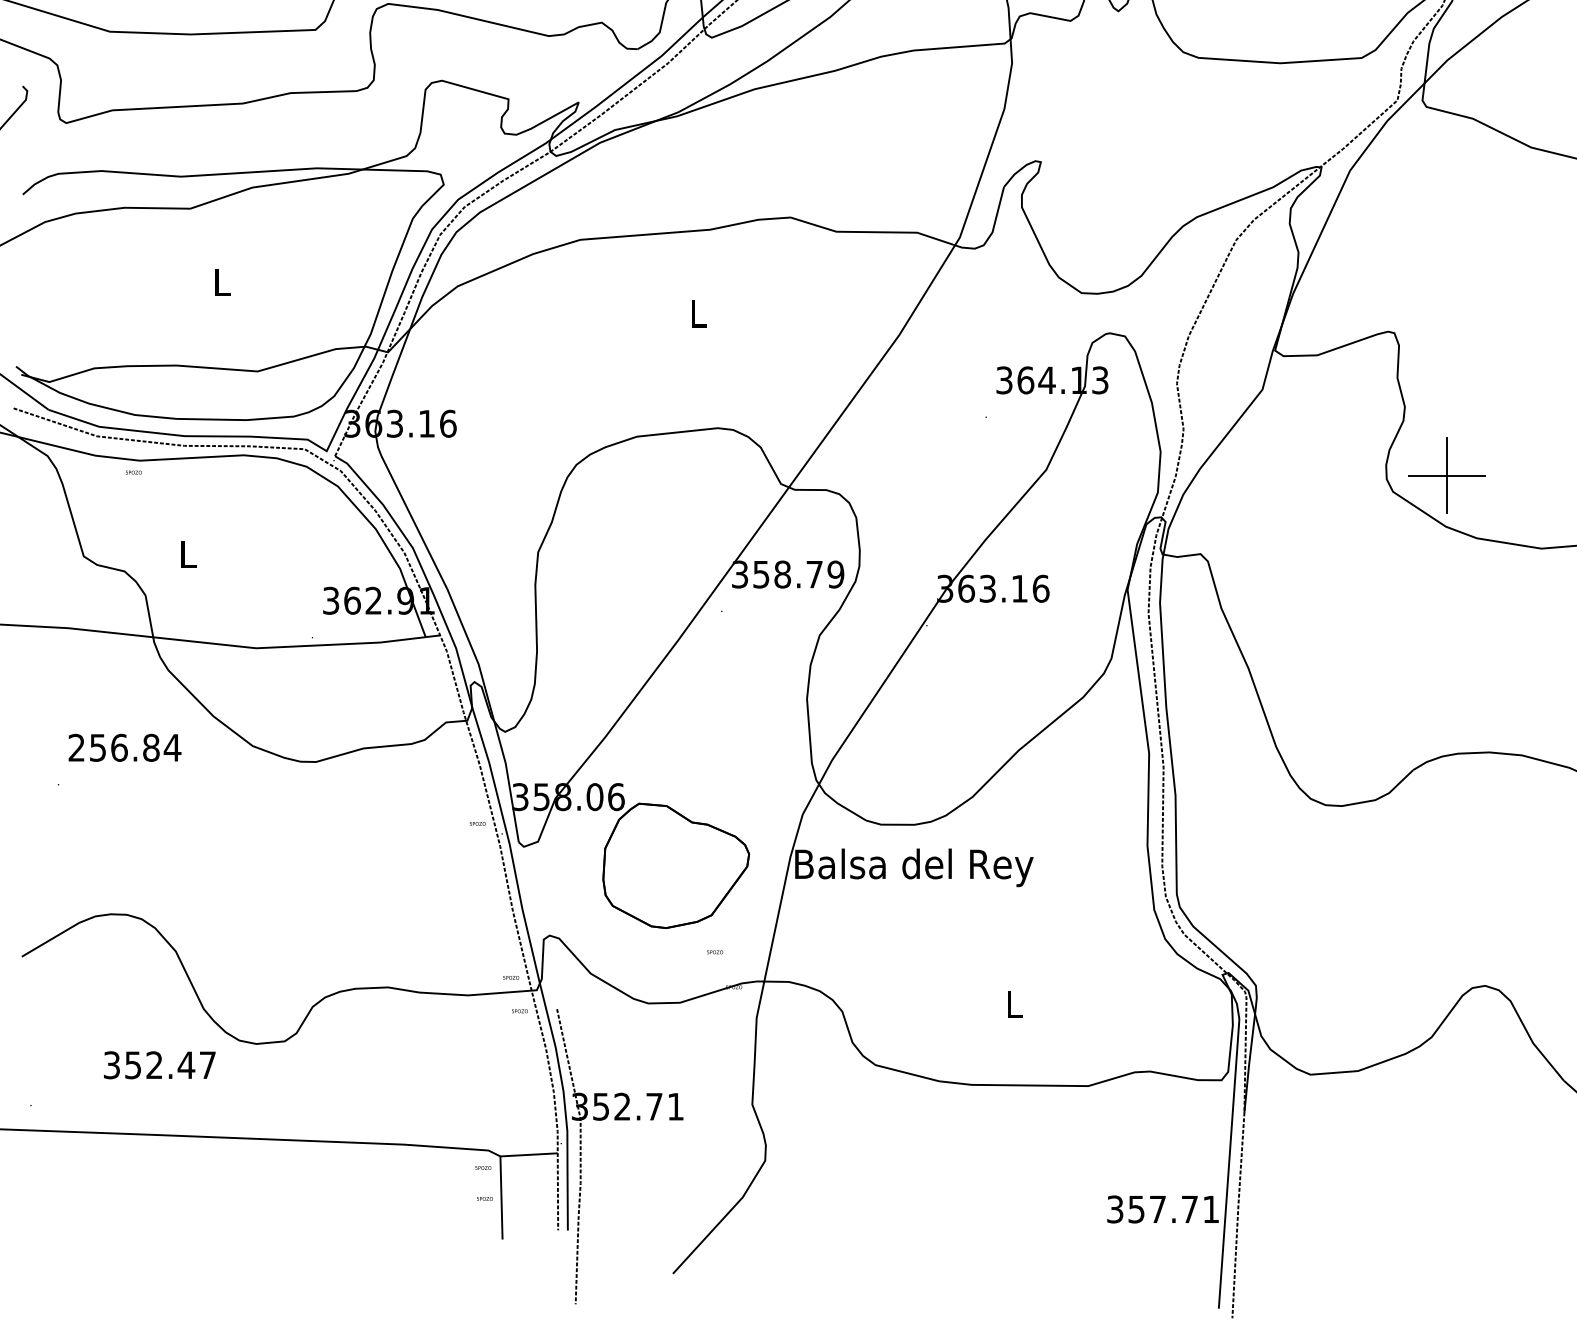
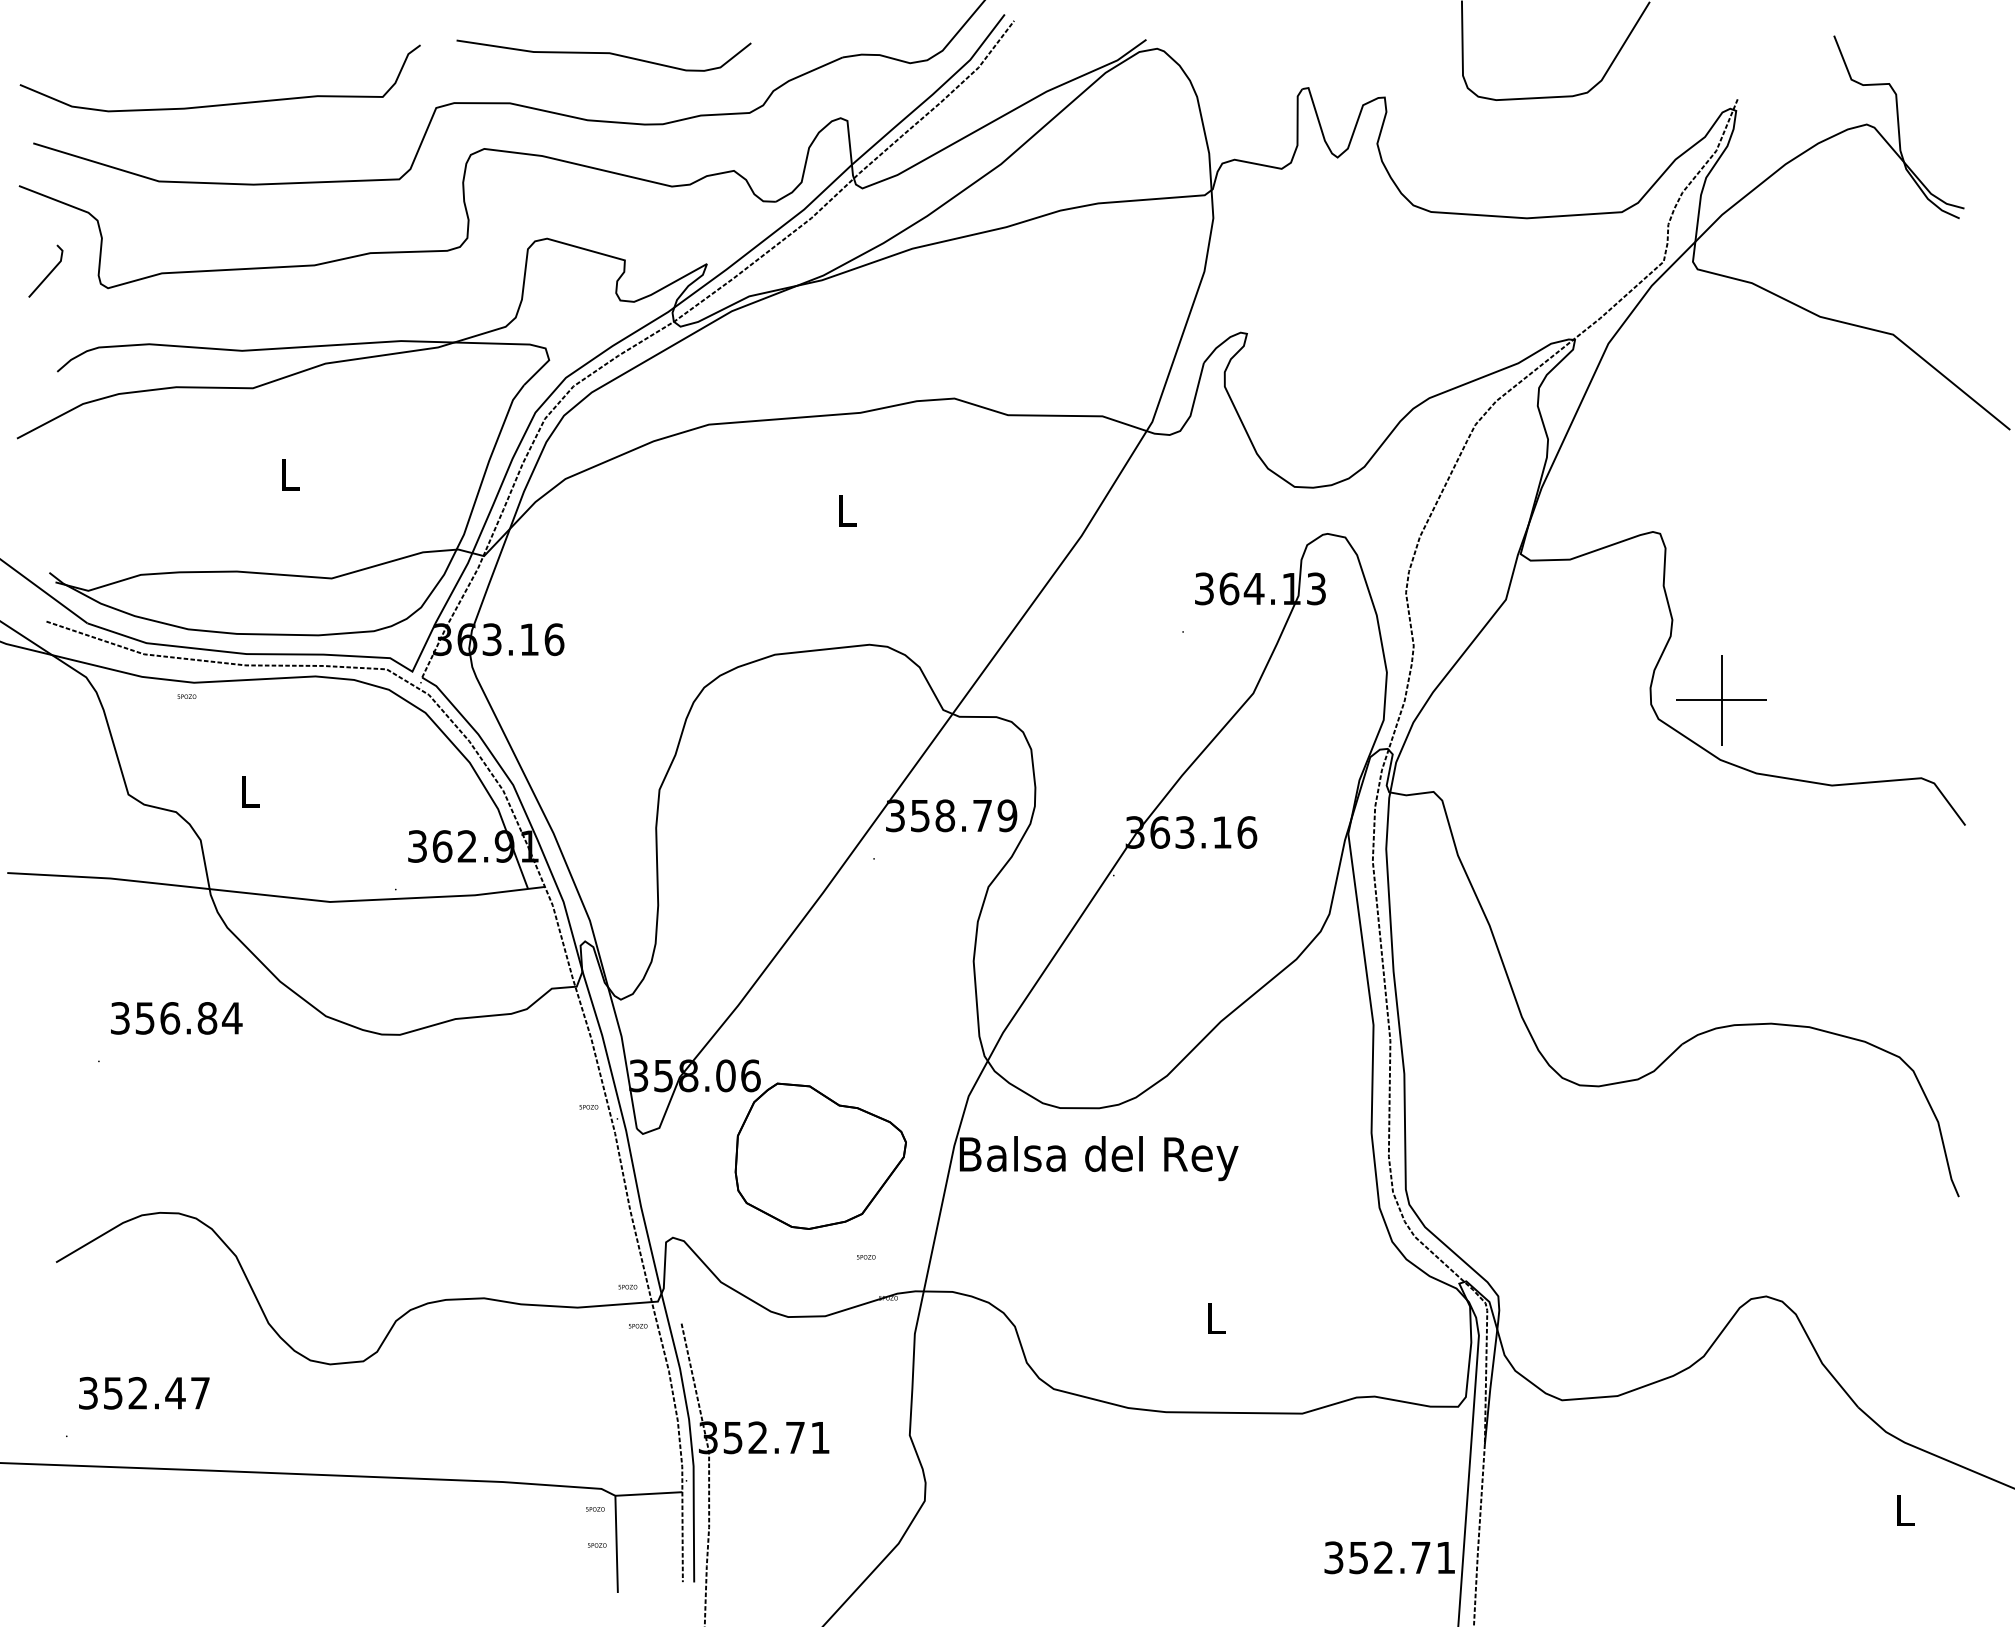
text: (76, 747) -> (119, 1018), 256.84 -> 356.84
text: (159, 1065) -> (144, 1393), moved
text: (1157, 1209) -> (1383, 1557), 357.71 -> 352.71

